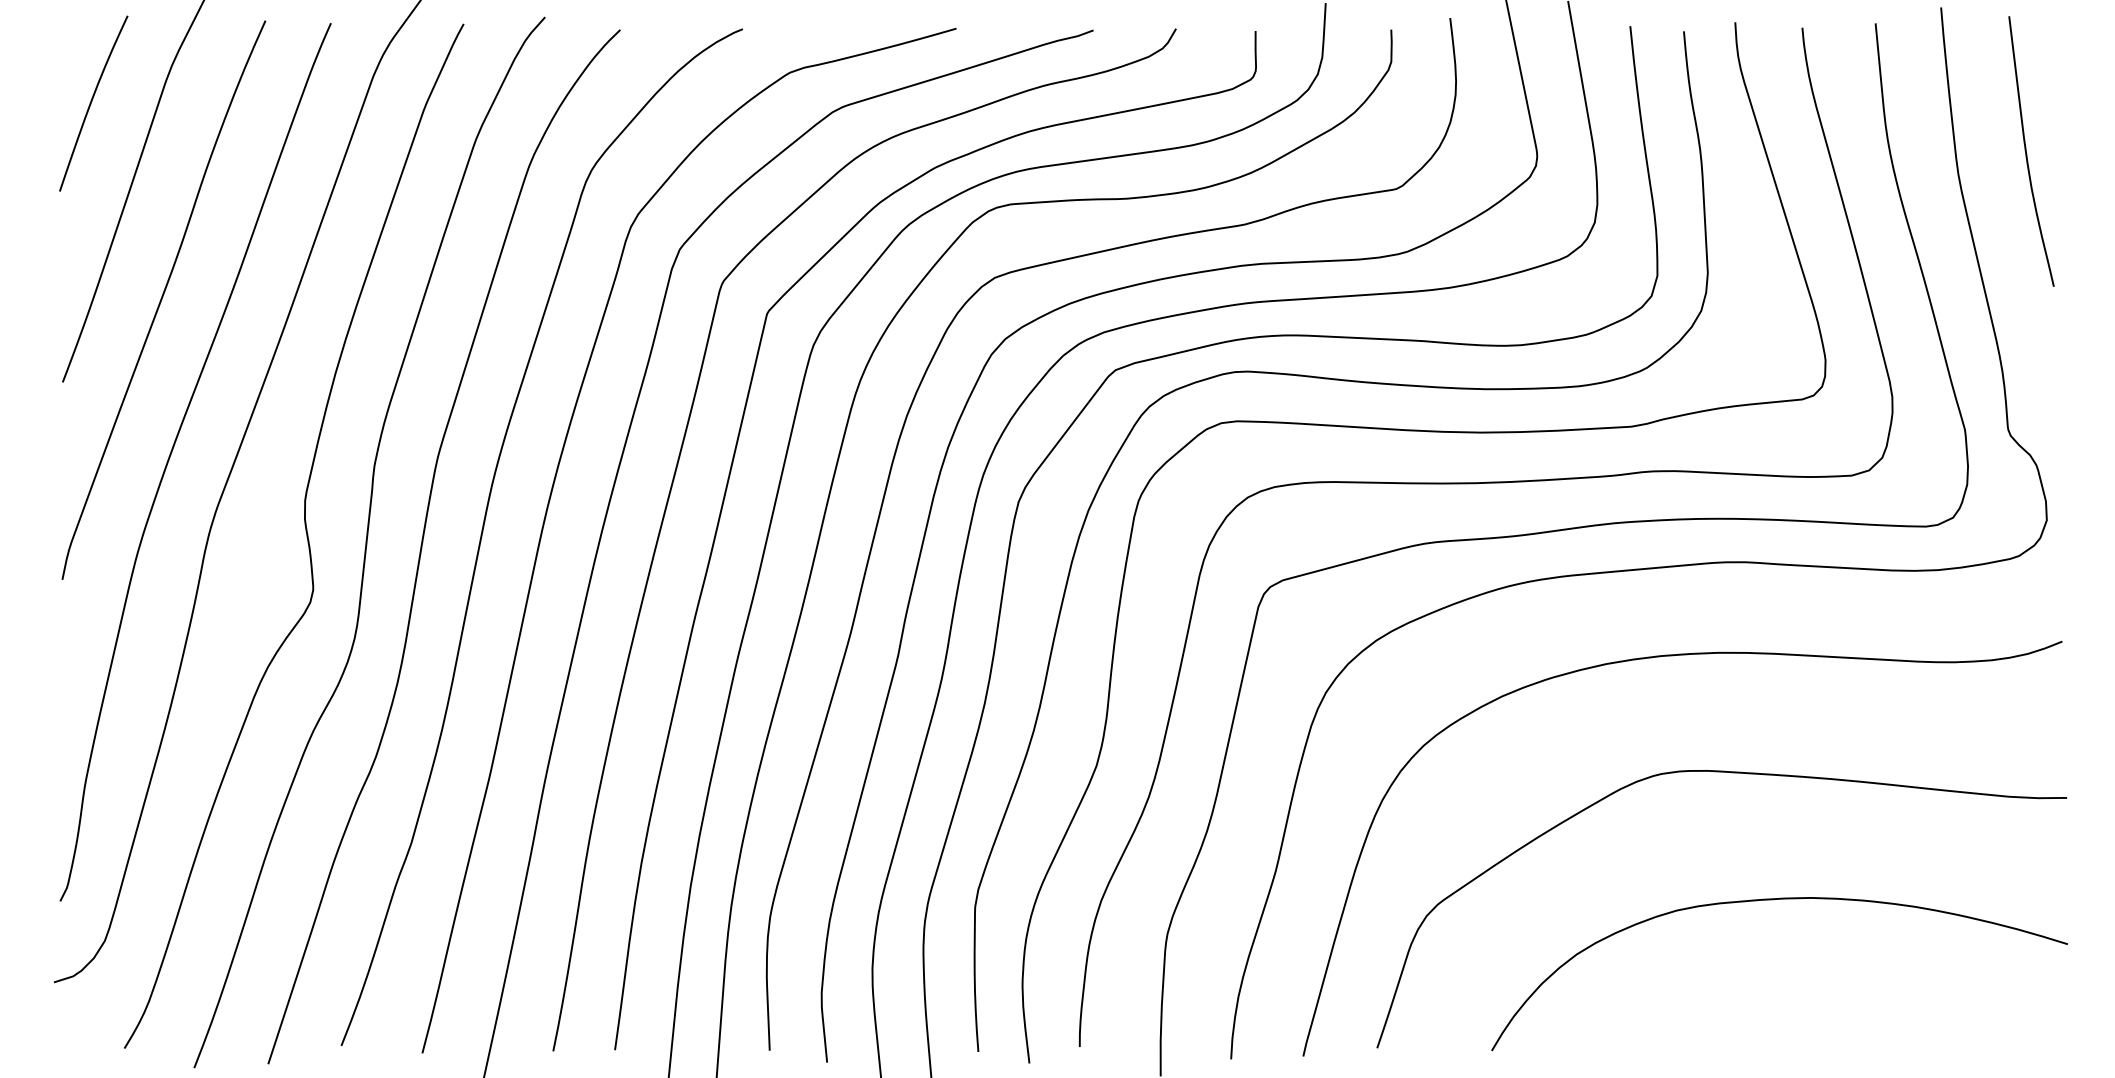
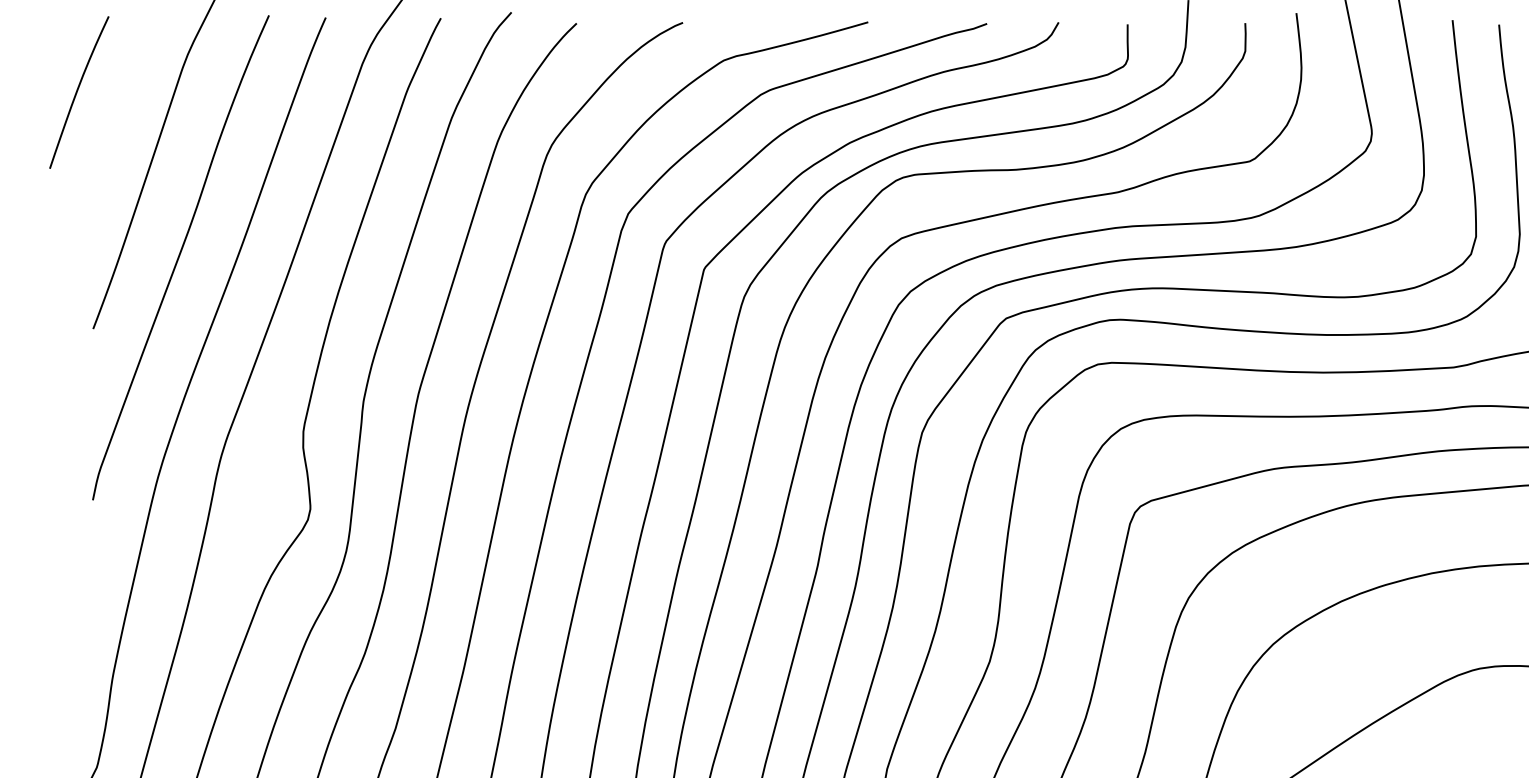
curve: (91, 103) -> (77, 92), moved

